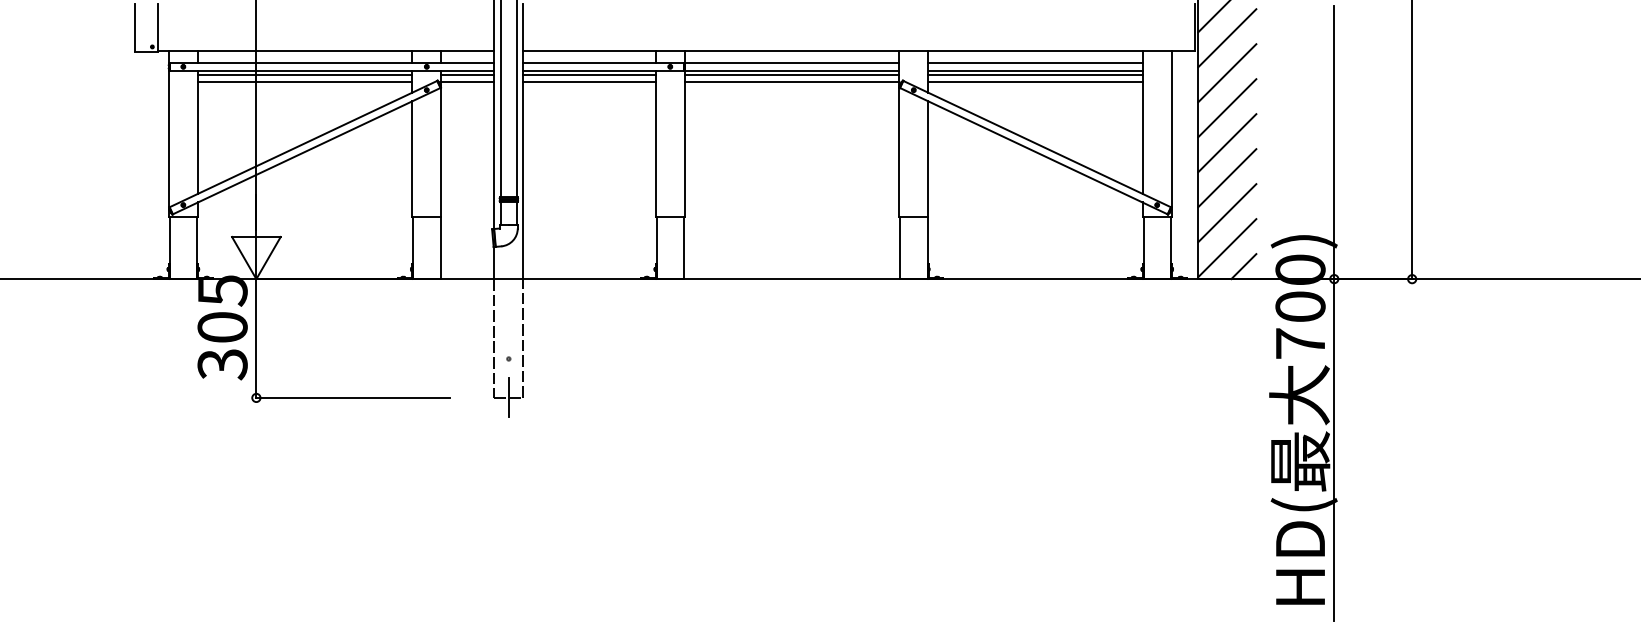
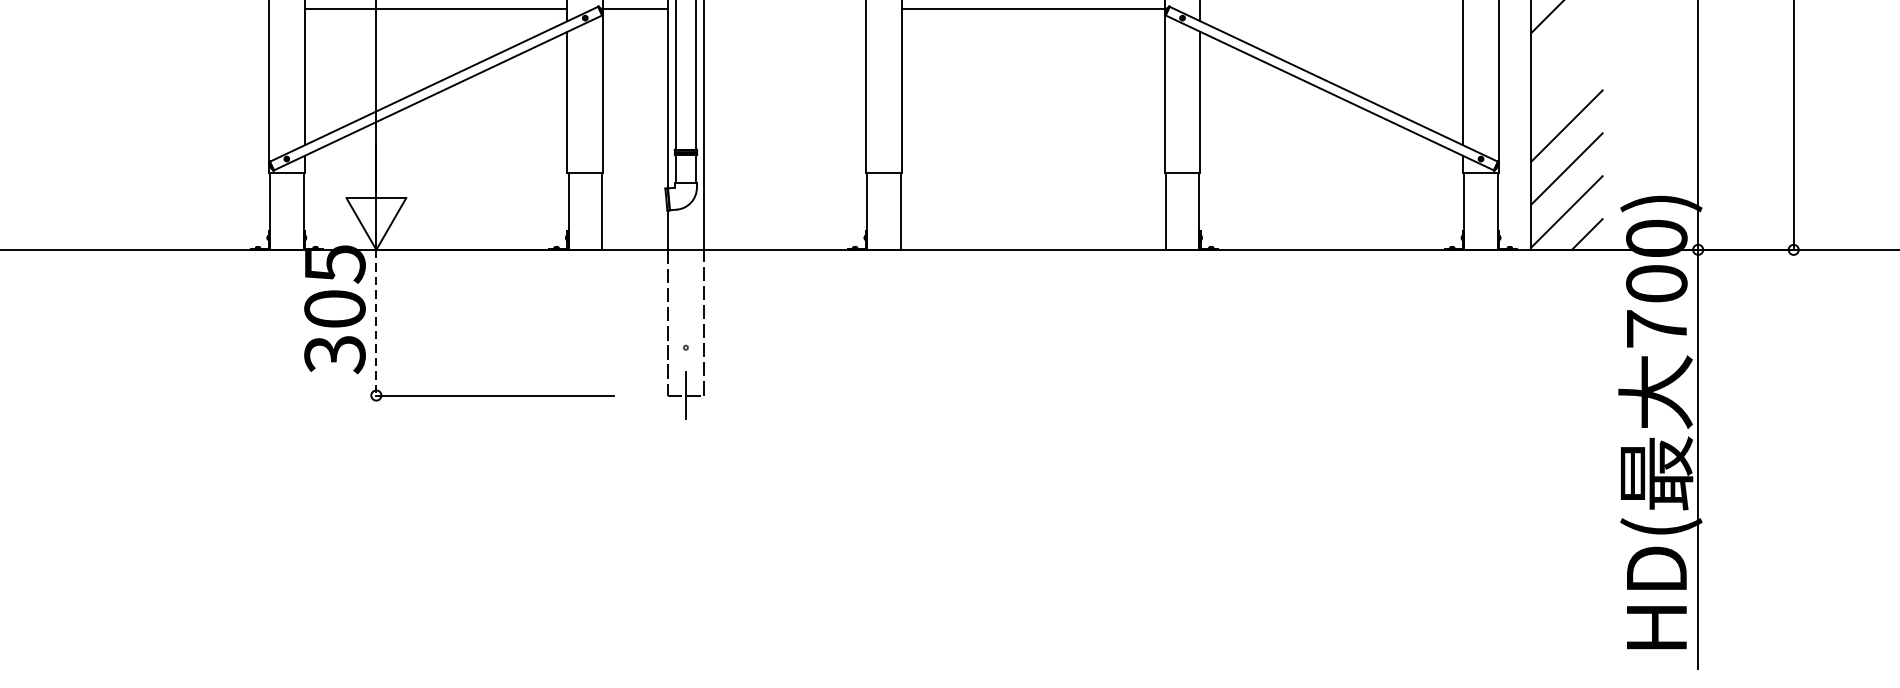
line: (589, 82) -> (784, 8), removed
line: (1035, 82) -> (1331, 8), removed
line: (1227, 108) -> (1567, 40), removed
line: (1227, 143) -> (1567, 83), removed
line: (256, 339) -> (376, 323), solid -> dashed

